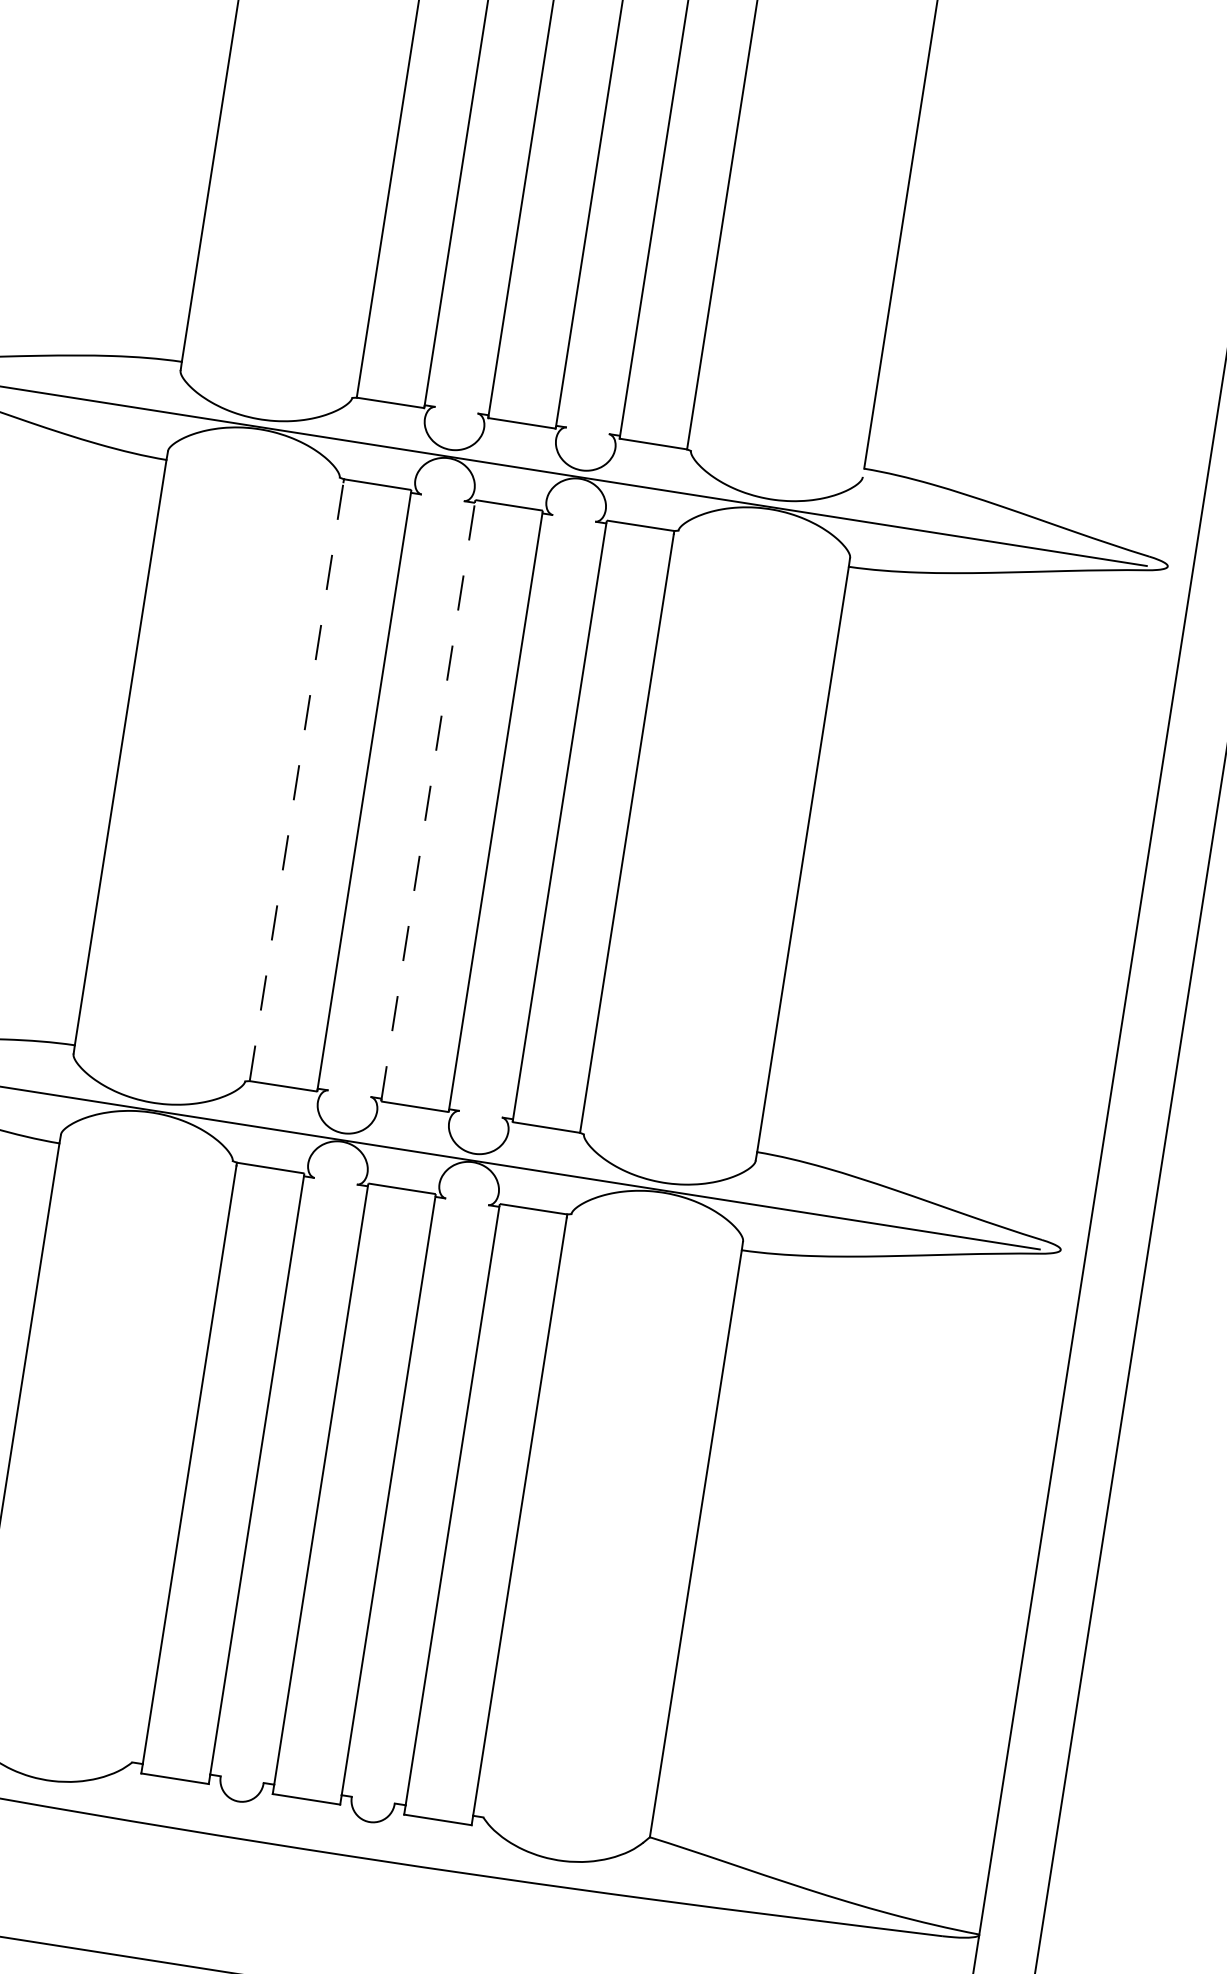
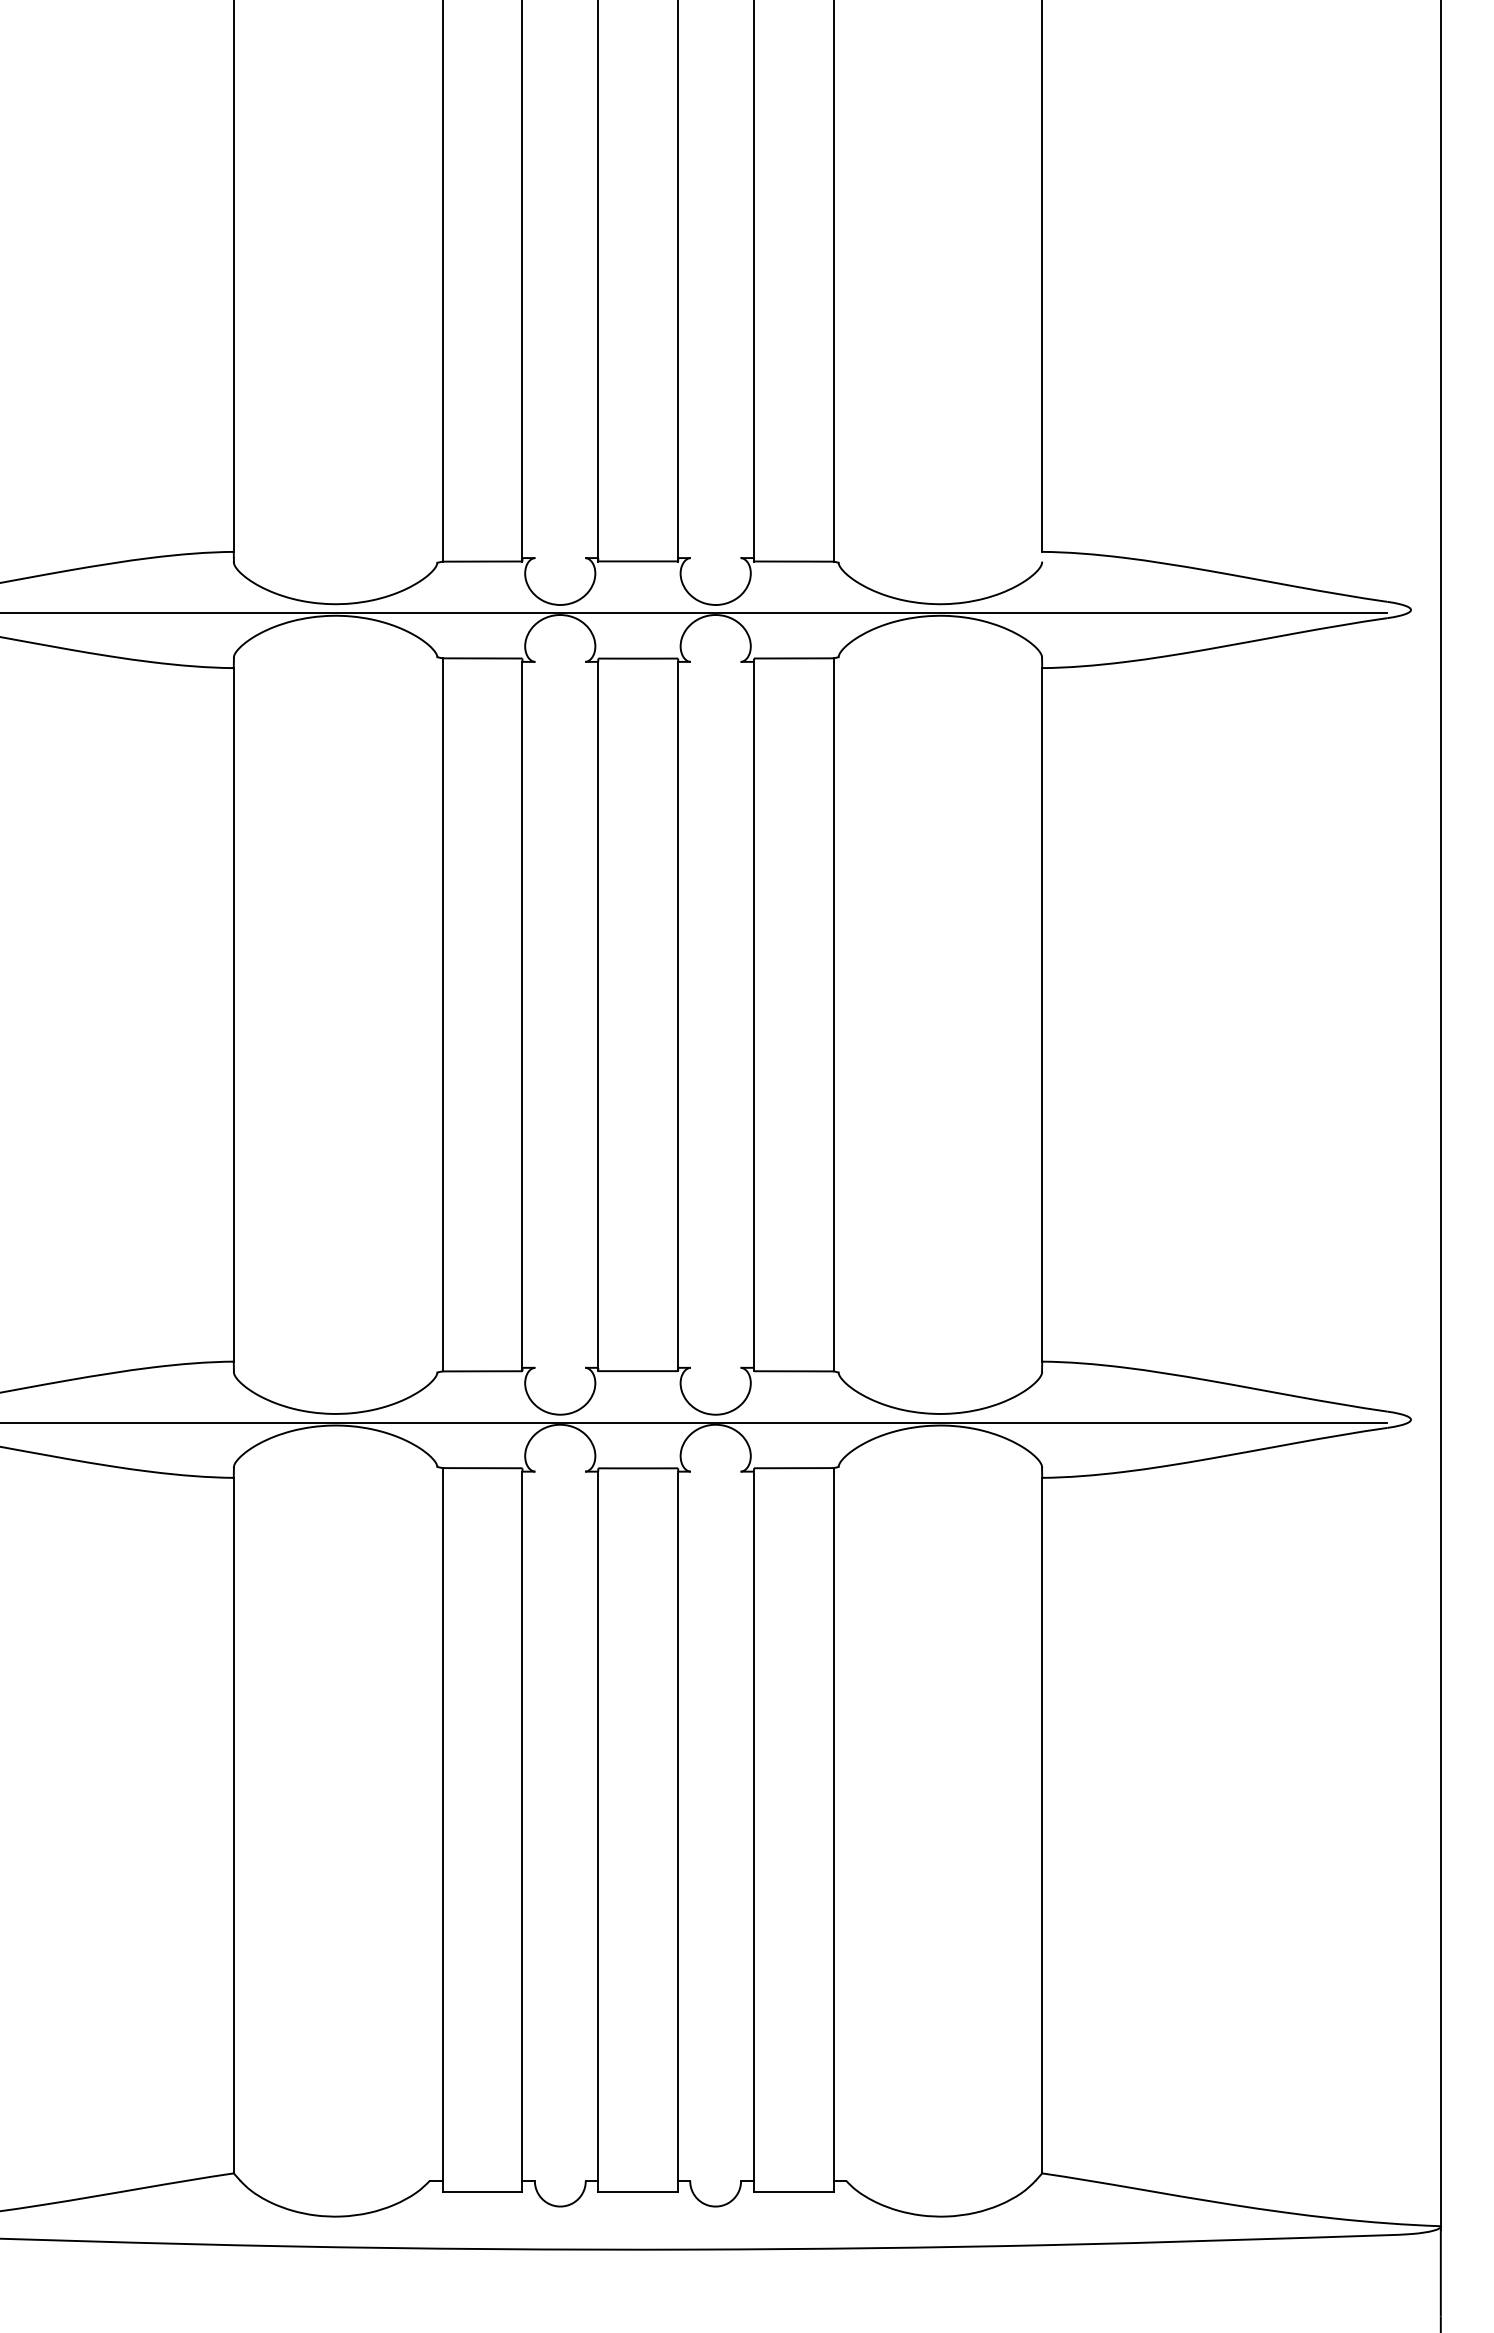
line: (296, 780) -> (442, 1015), dashed -> solid
line: (428, 801) -> (598, 1015), dashed -> solid

